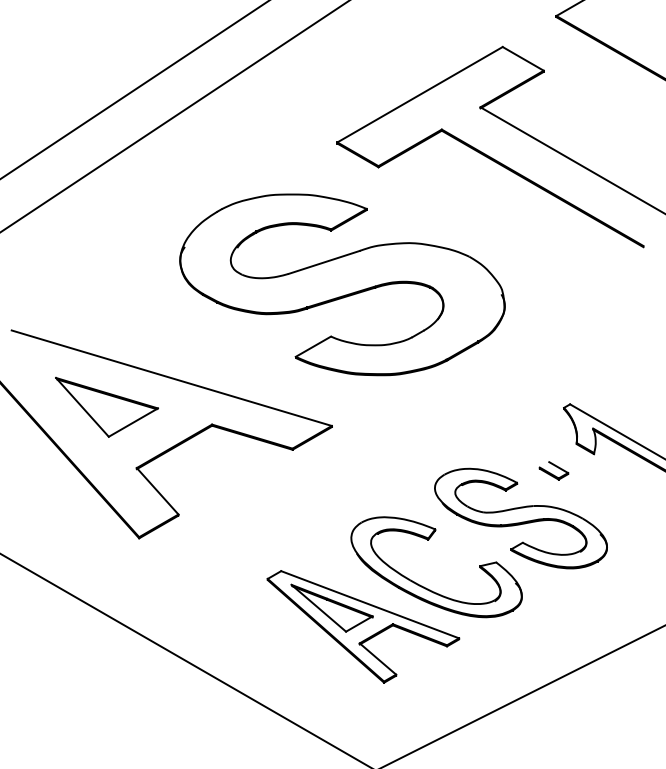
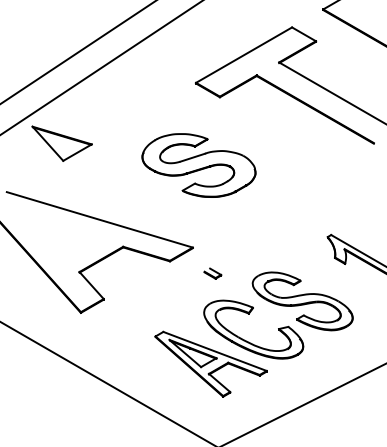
part: (341, 284) -> (198, 165), size x0.6
part: (105, 406) -> (61, 143), moved
part: (553, 470) -> (212, 273), moved

